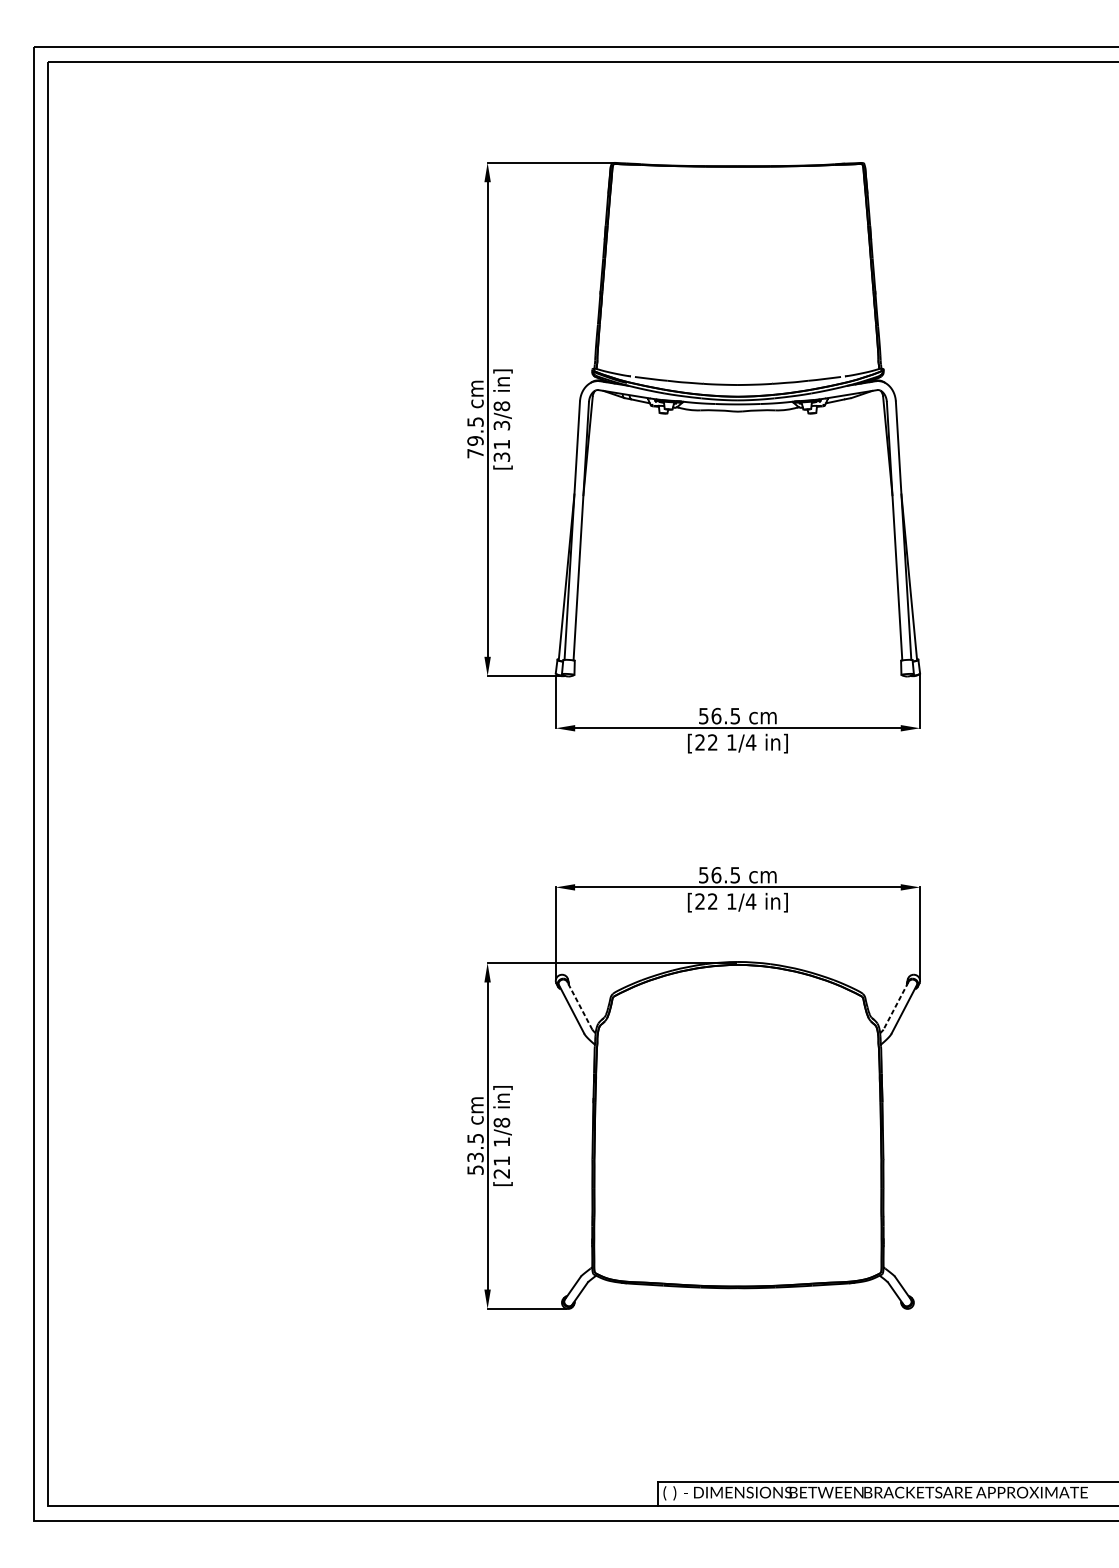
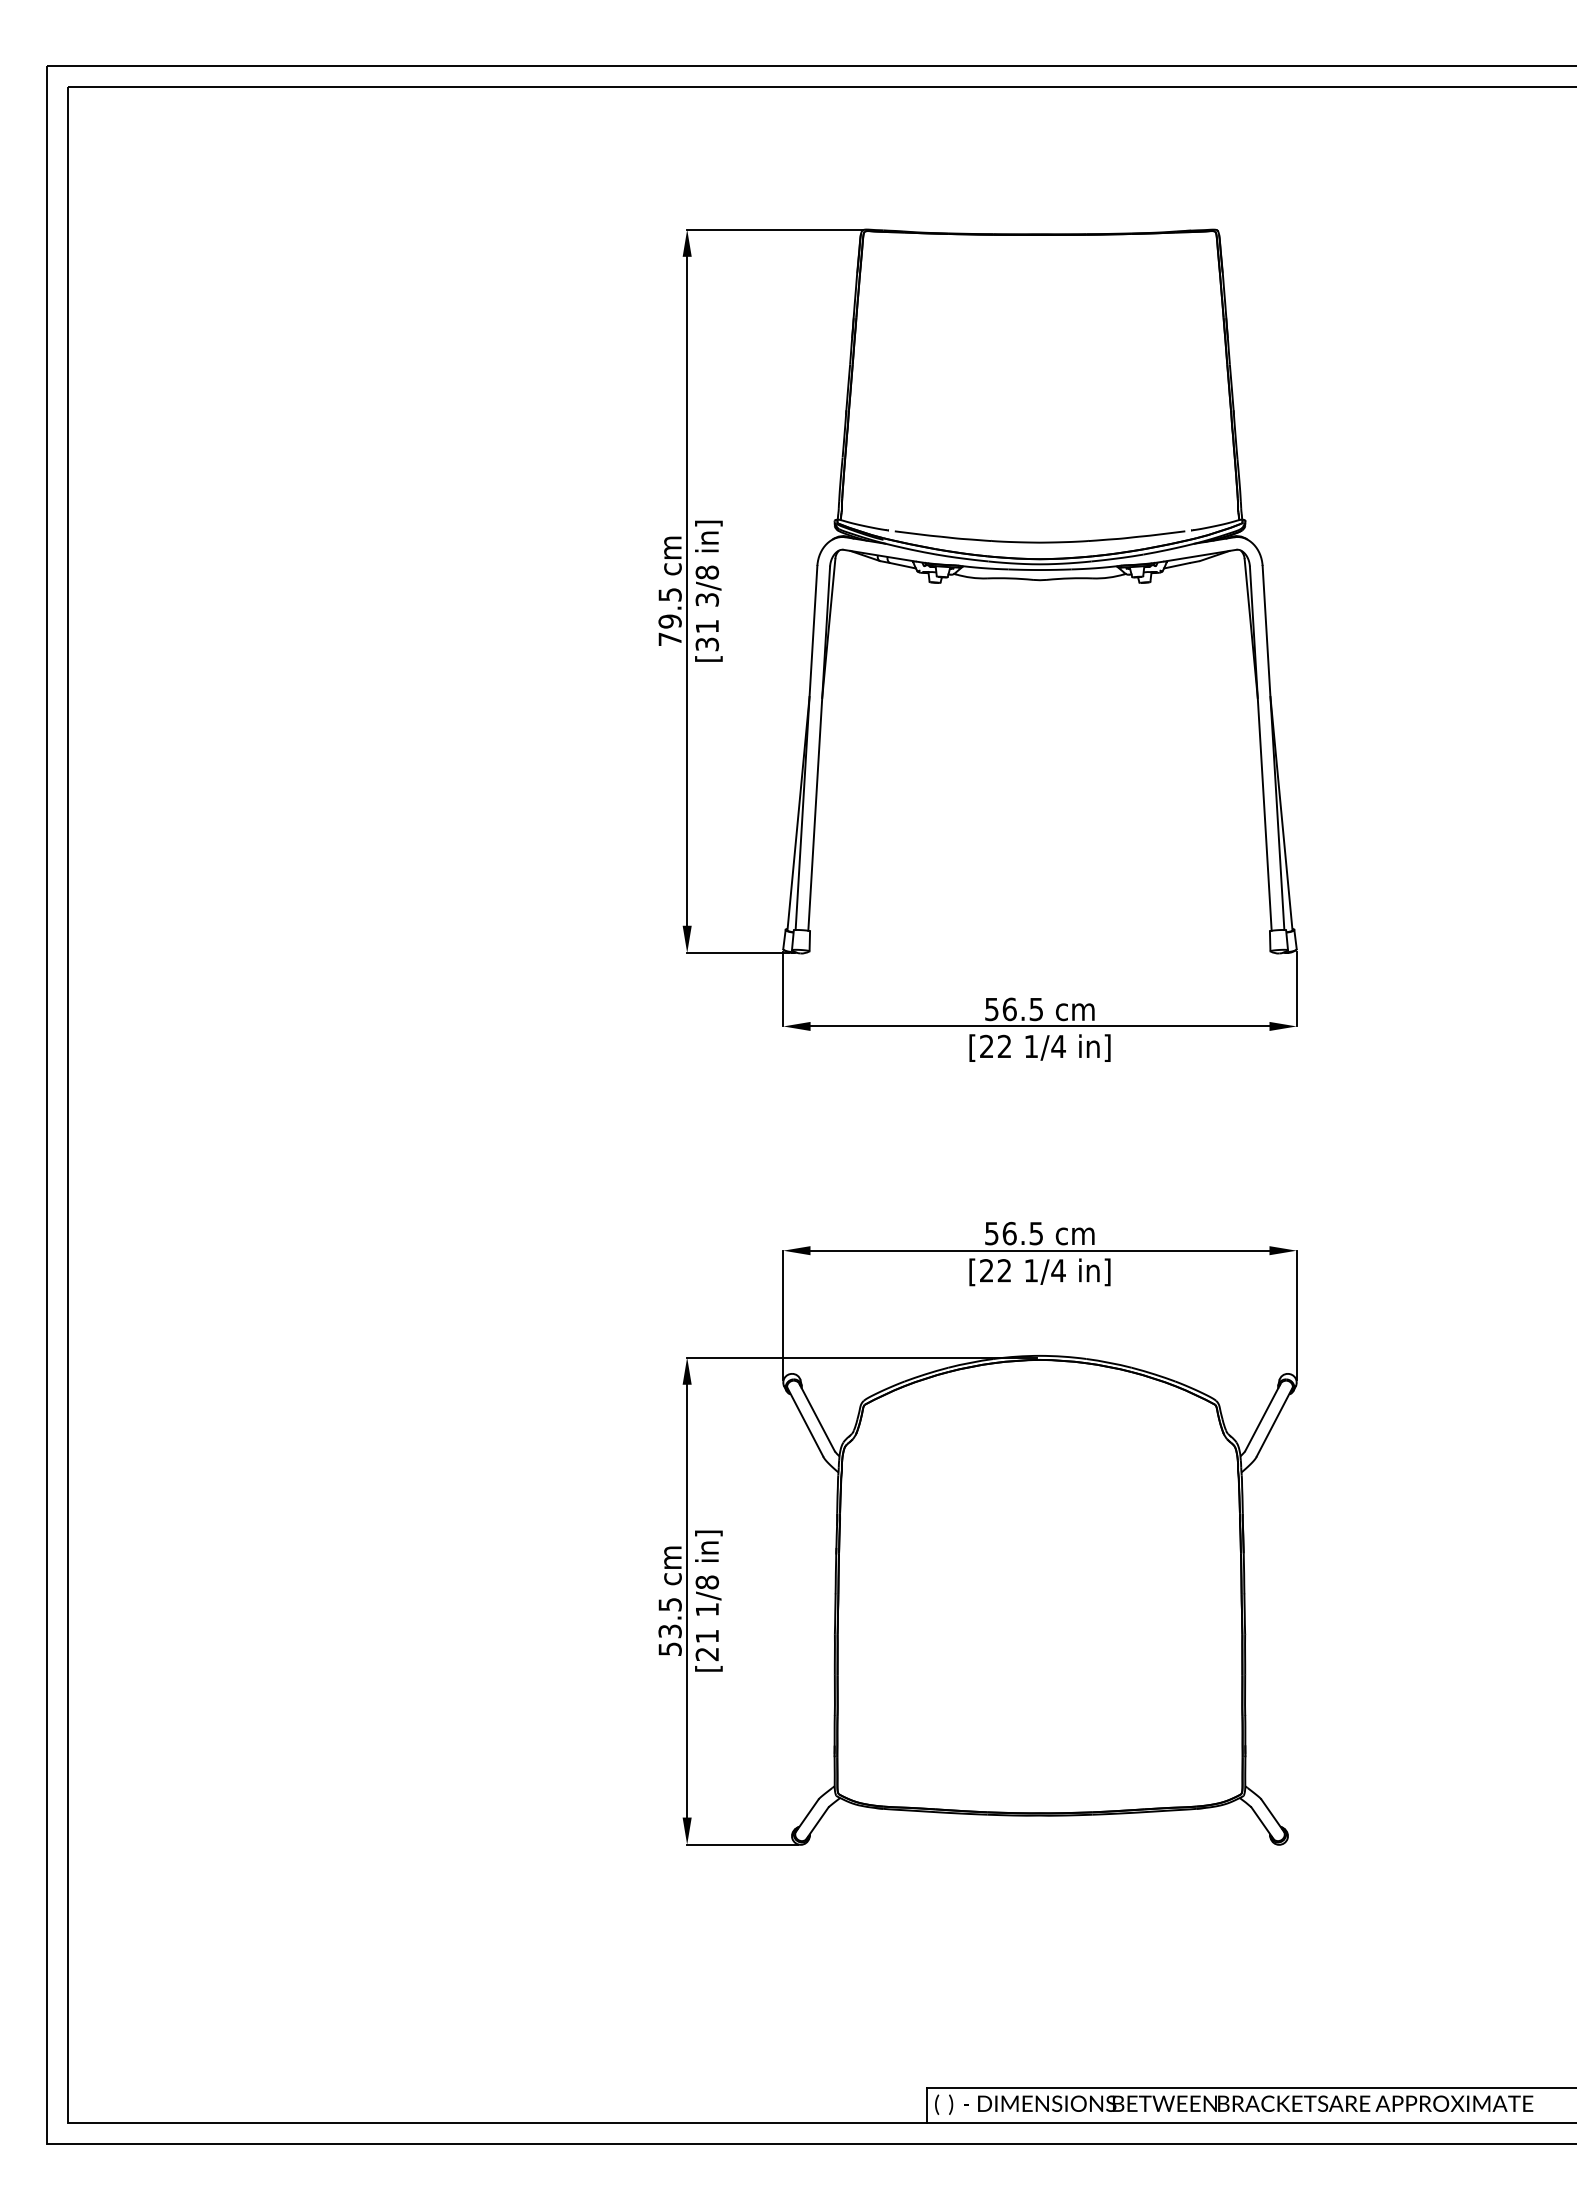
line: (580, 1005) -> (817, 1417), dashed -> solid
line: (895, 1005) -> (1262, 1417), dashed -> solid

